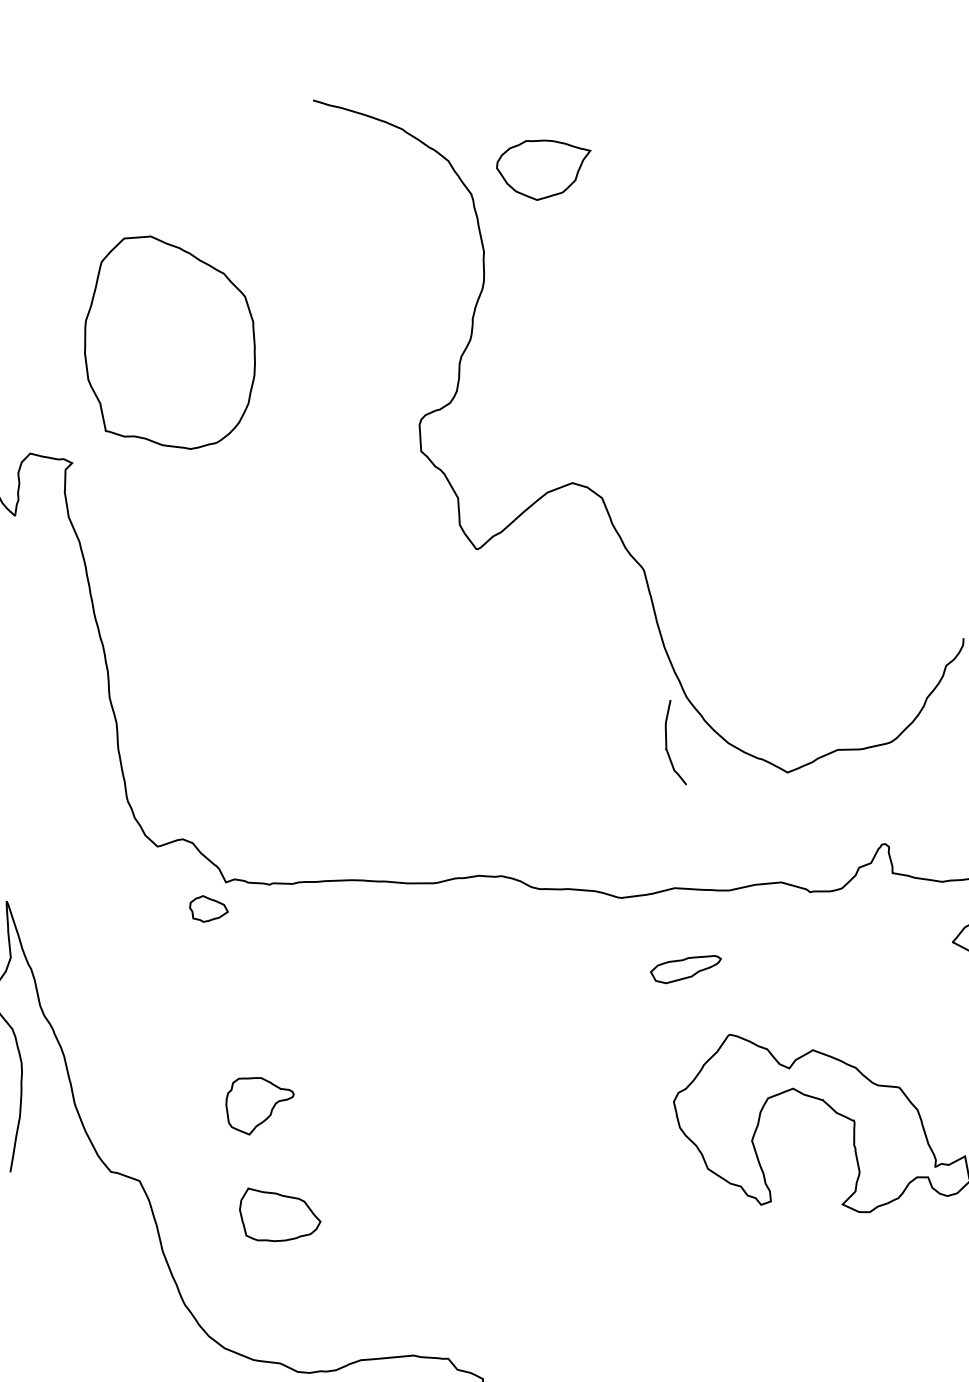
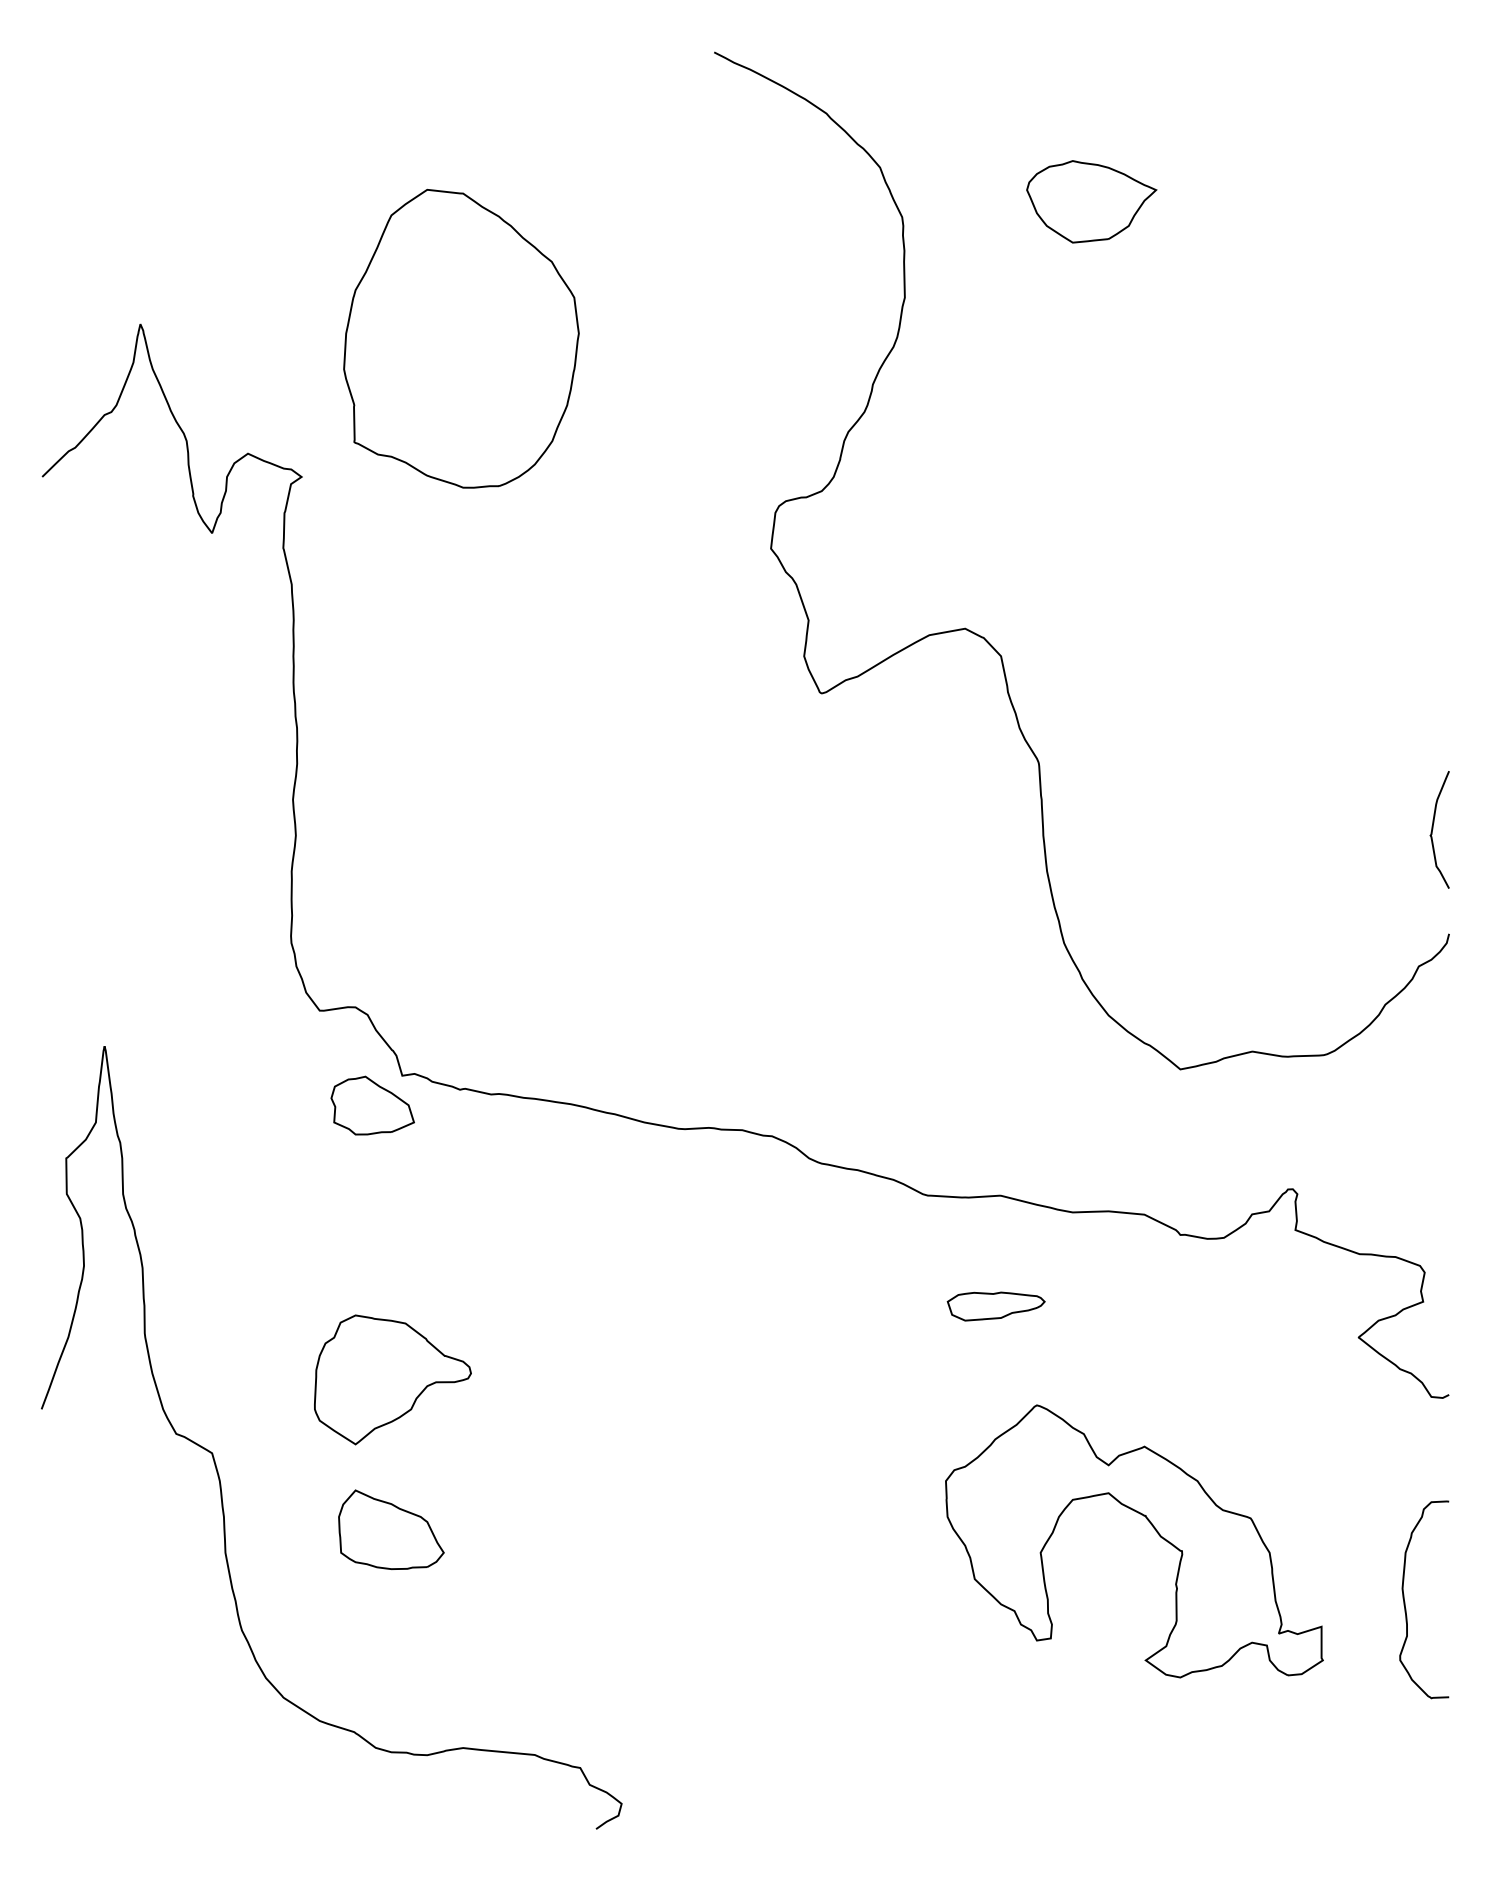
part: (545, 167) -> (1091, 201), moved
curve: (667, 744) -> (1433, 829), moved
part: (208, 907) -> (372, 1105), size x1.67
part: (260, 1103) -> (392, 1379), size x1.67

